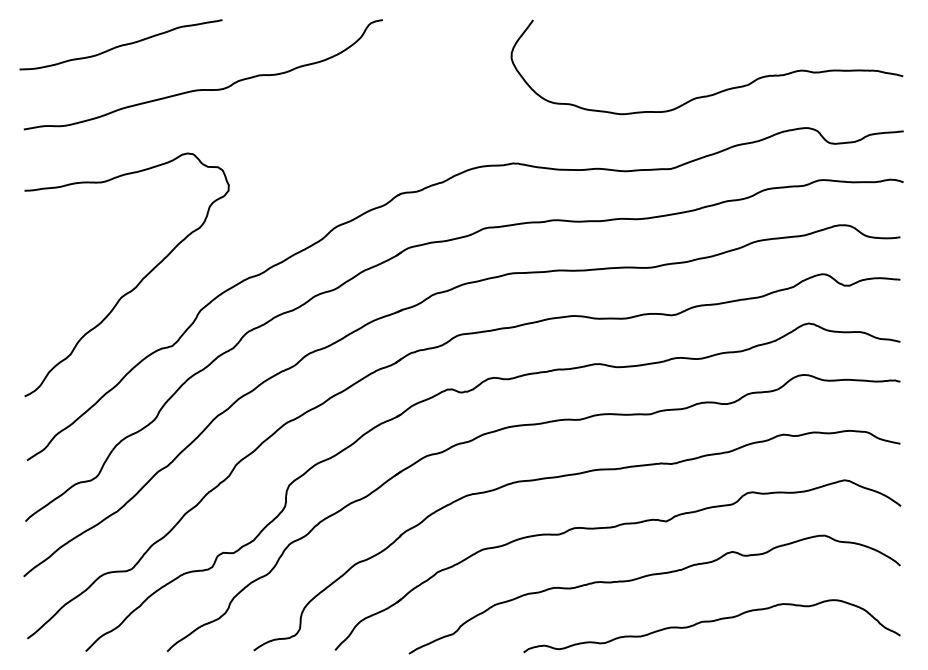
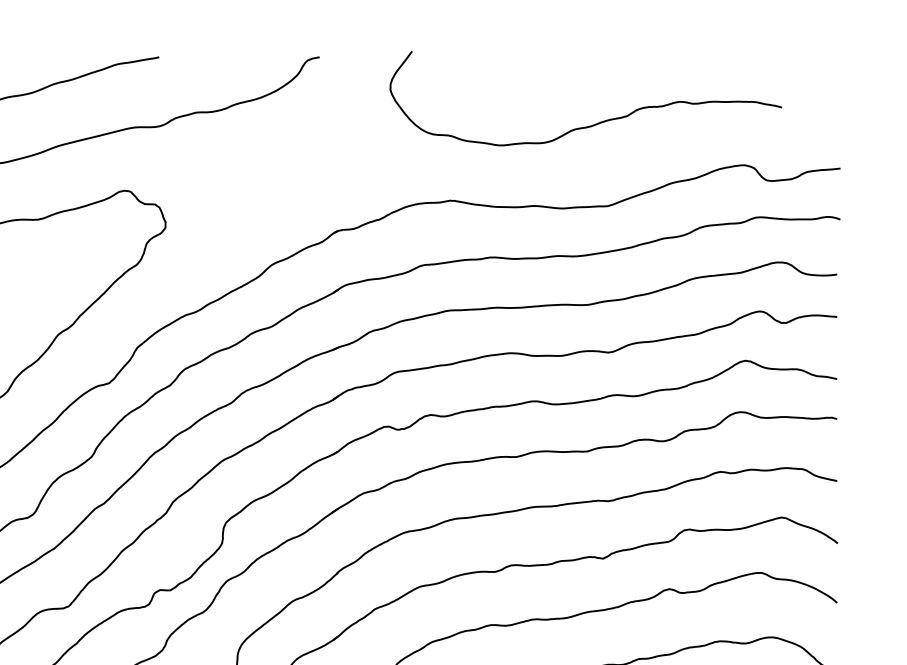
curve: (718, 91) -> (597, 122), moved

